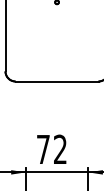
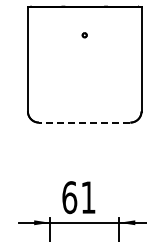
line: (56, 81) -> (84, 122), solid -> dashed
text: (51, 149) -> (78, 197), 72 -> 61

